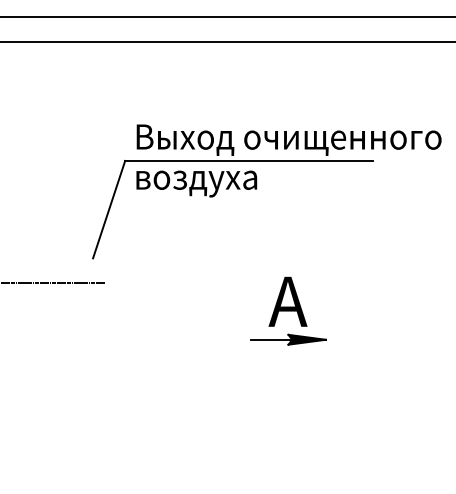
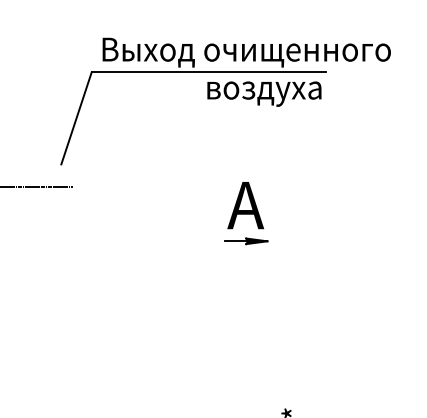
text: (196, 183) -> (264, 93), moved
part: (288, 339) -> (246, 241), size x0.6

